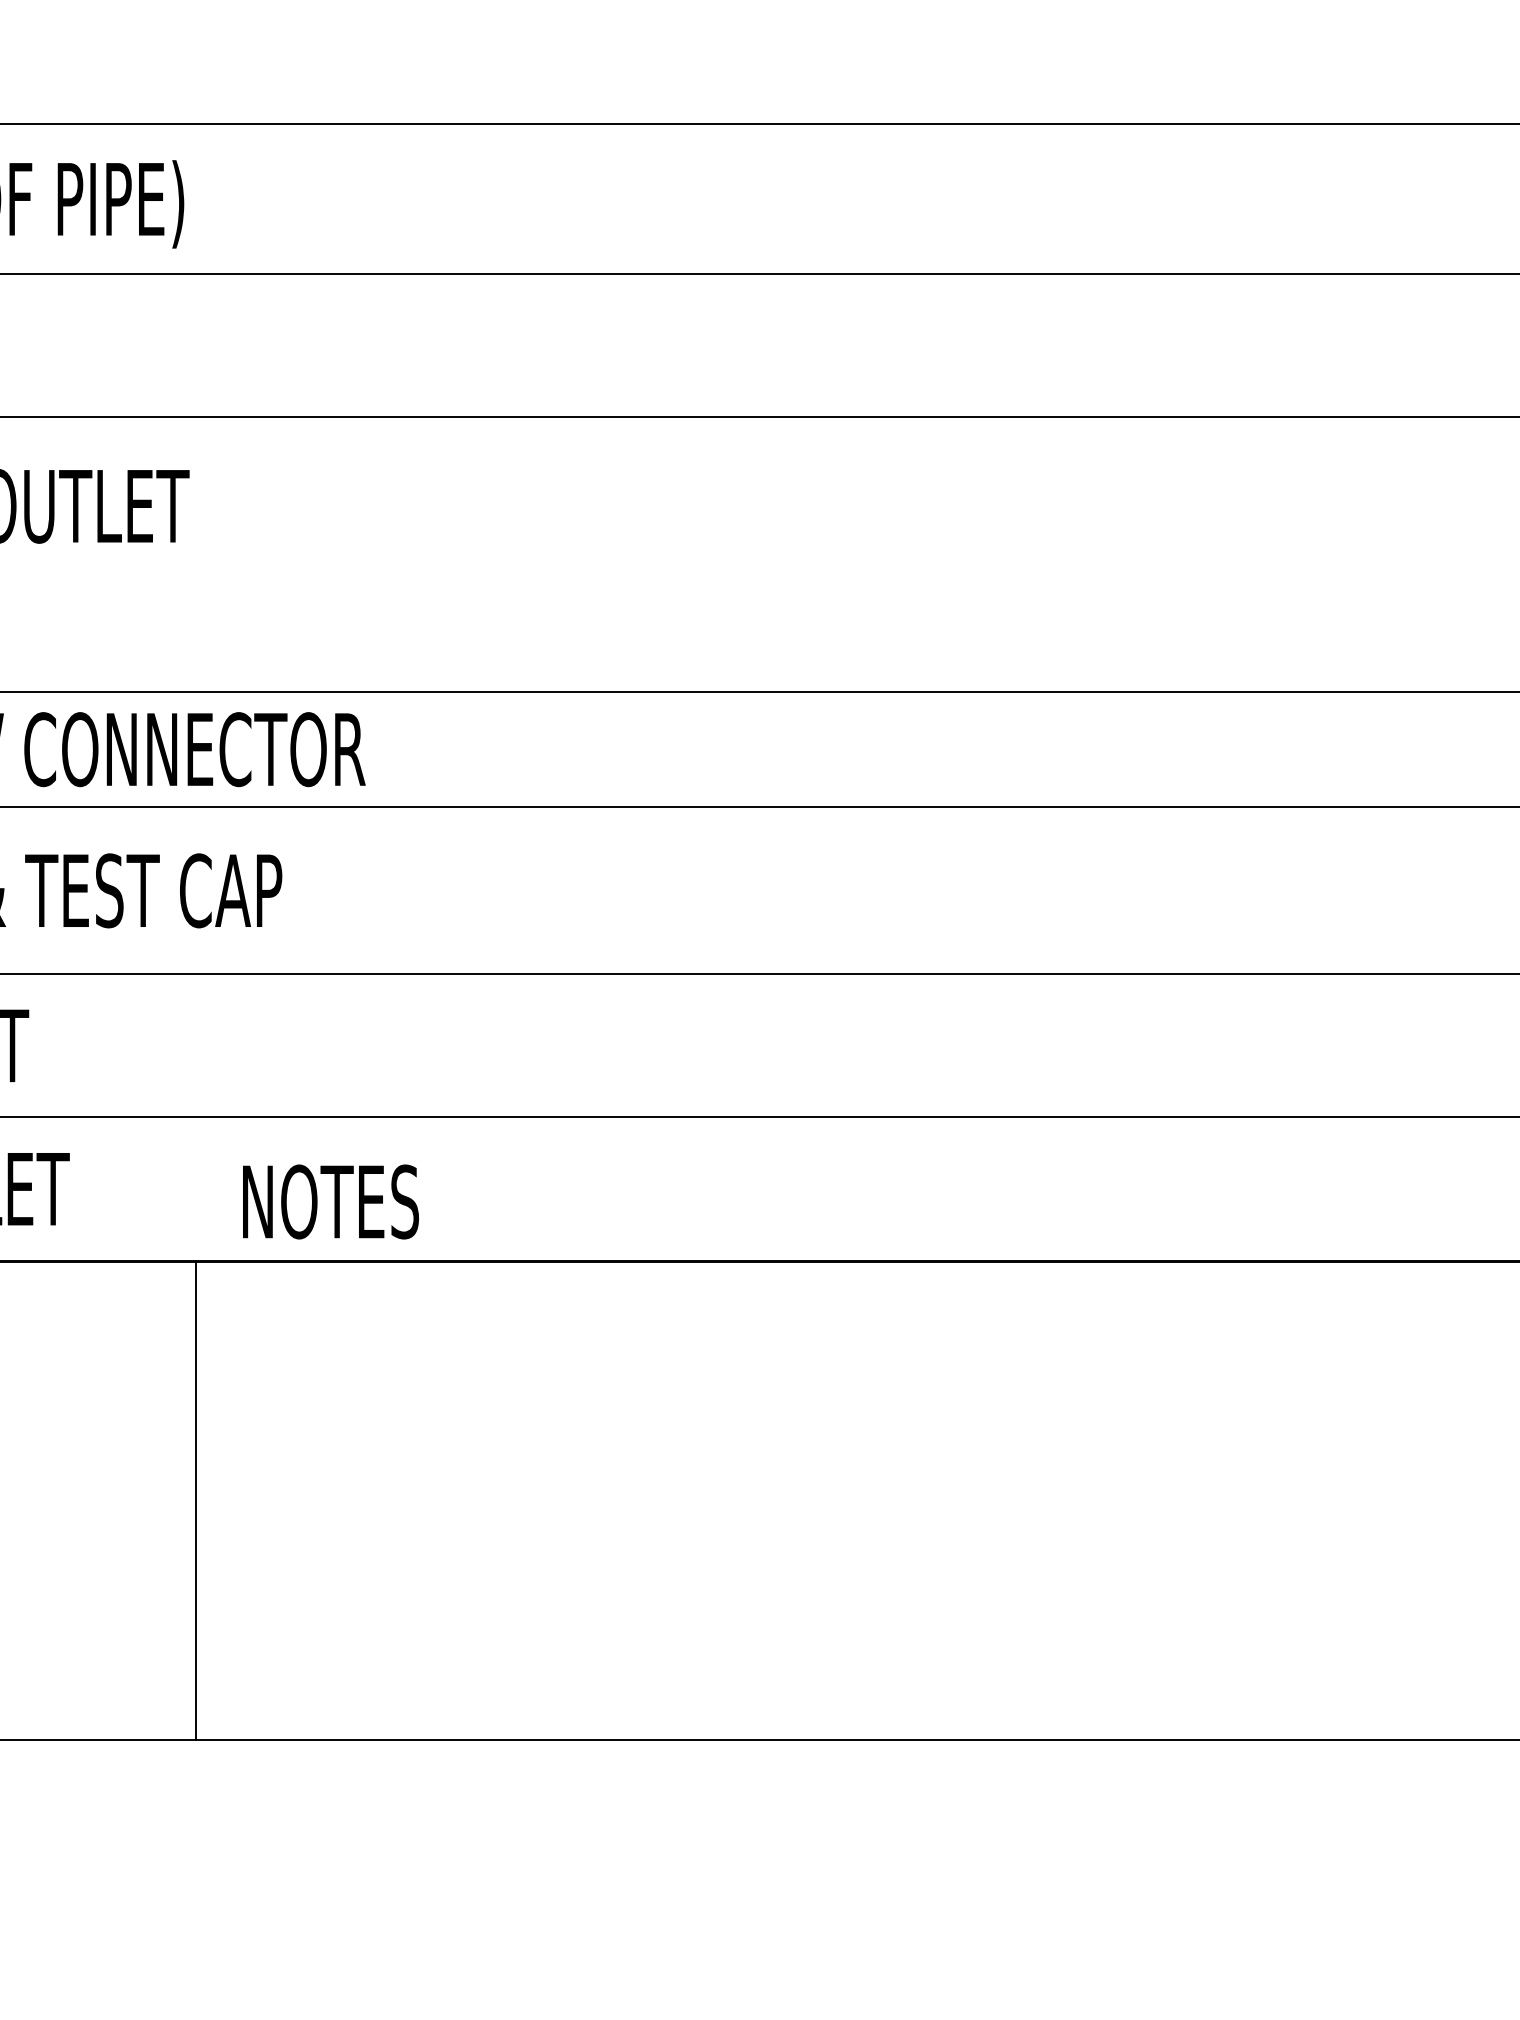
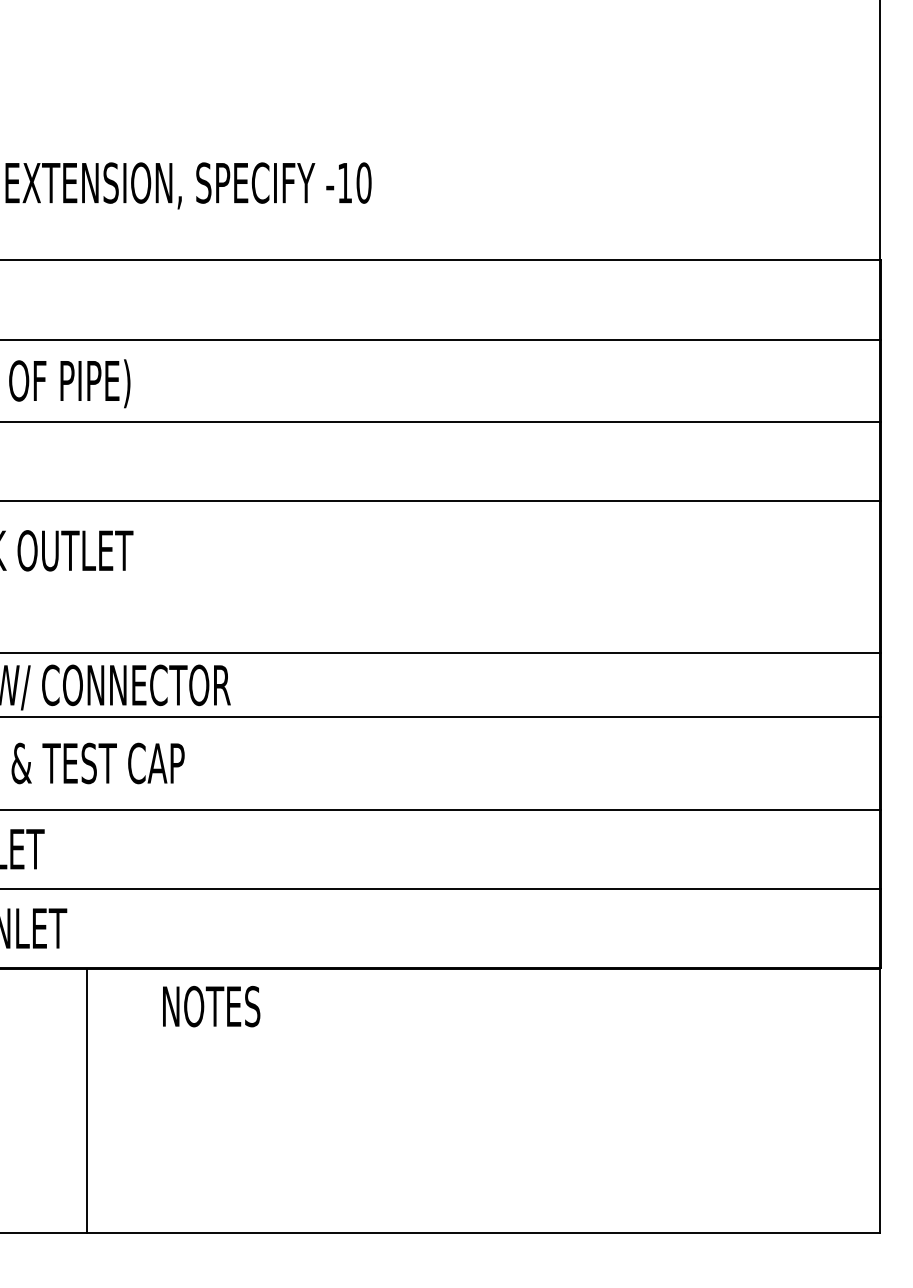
text: (330, 1201) -> (211, 1006), moved
line: (196, 1500) -> (87, 1100), moved

